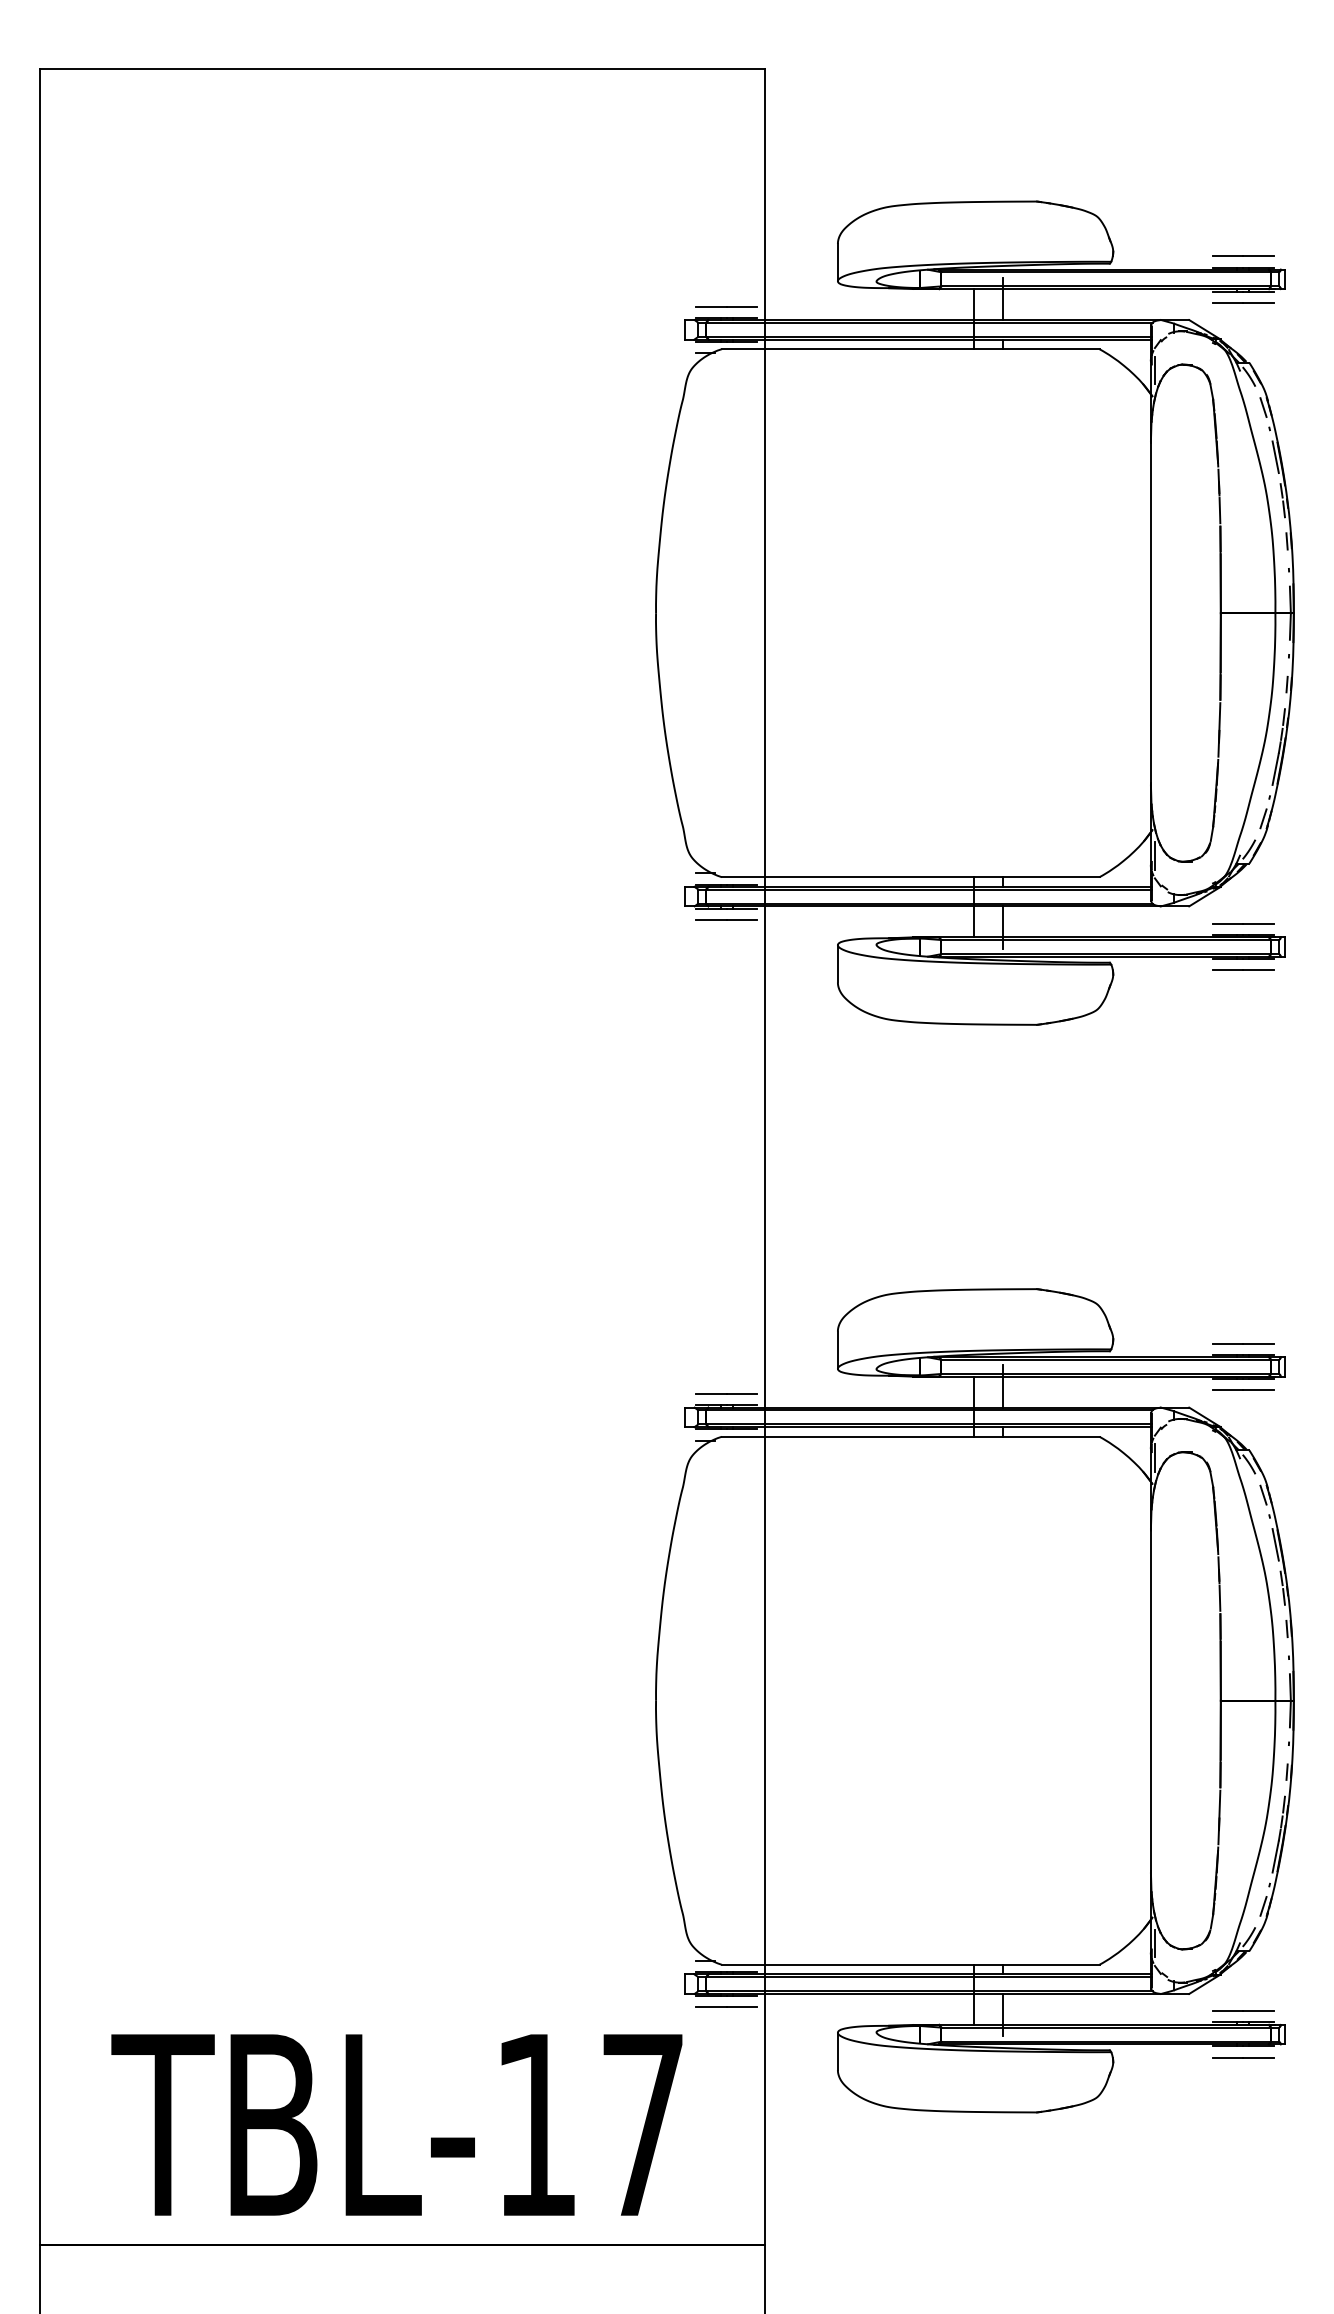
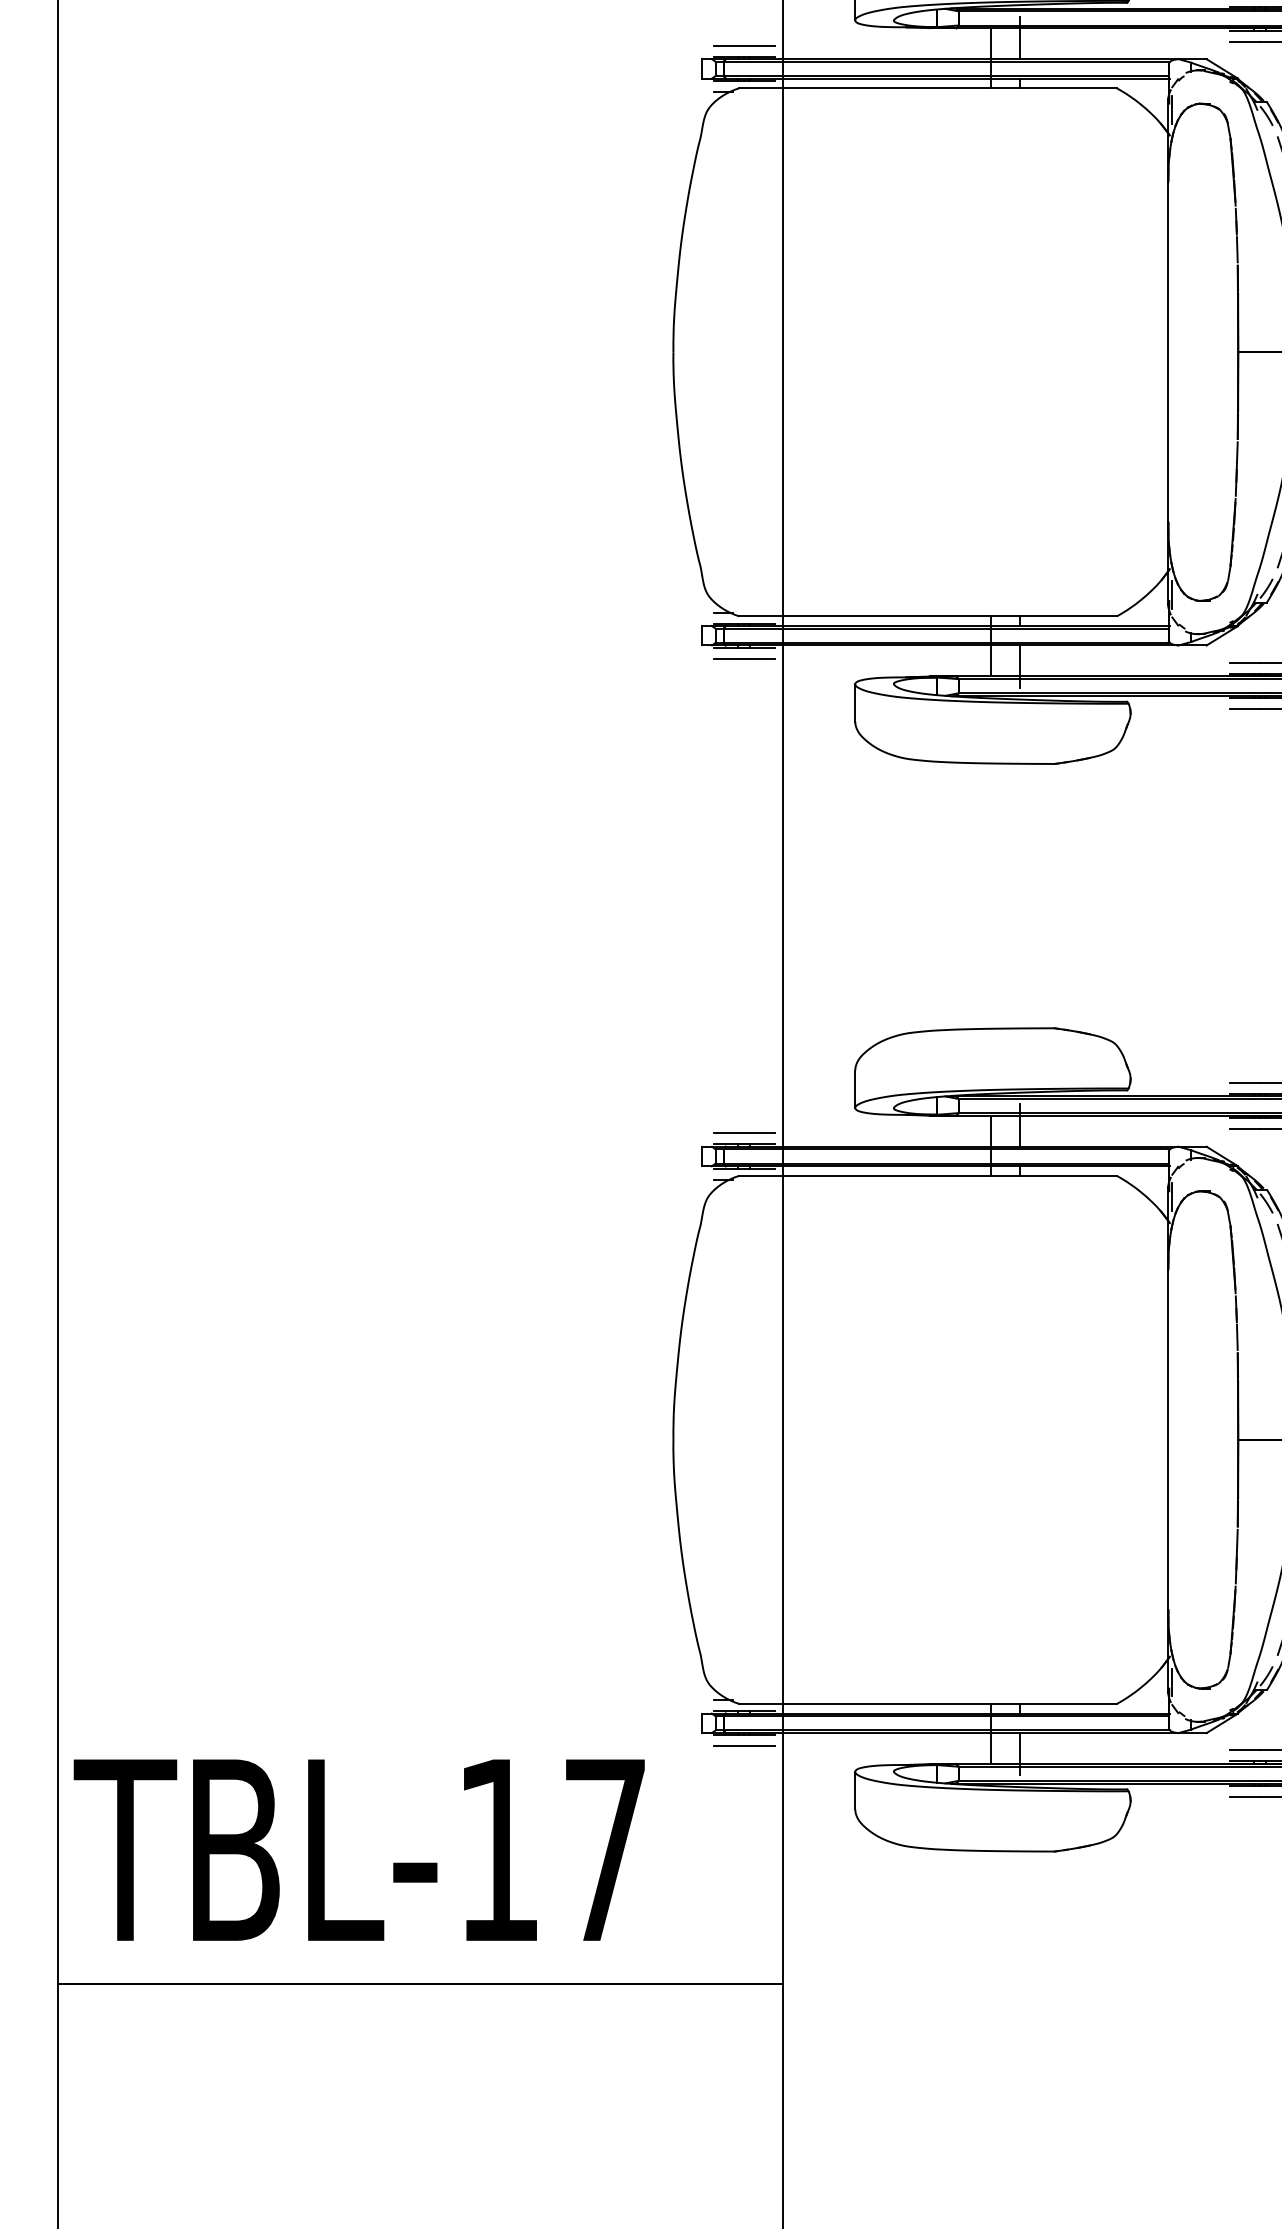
text: (396, 2124) -> (358, 1849), moved

